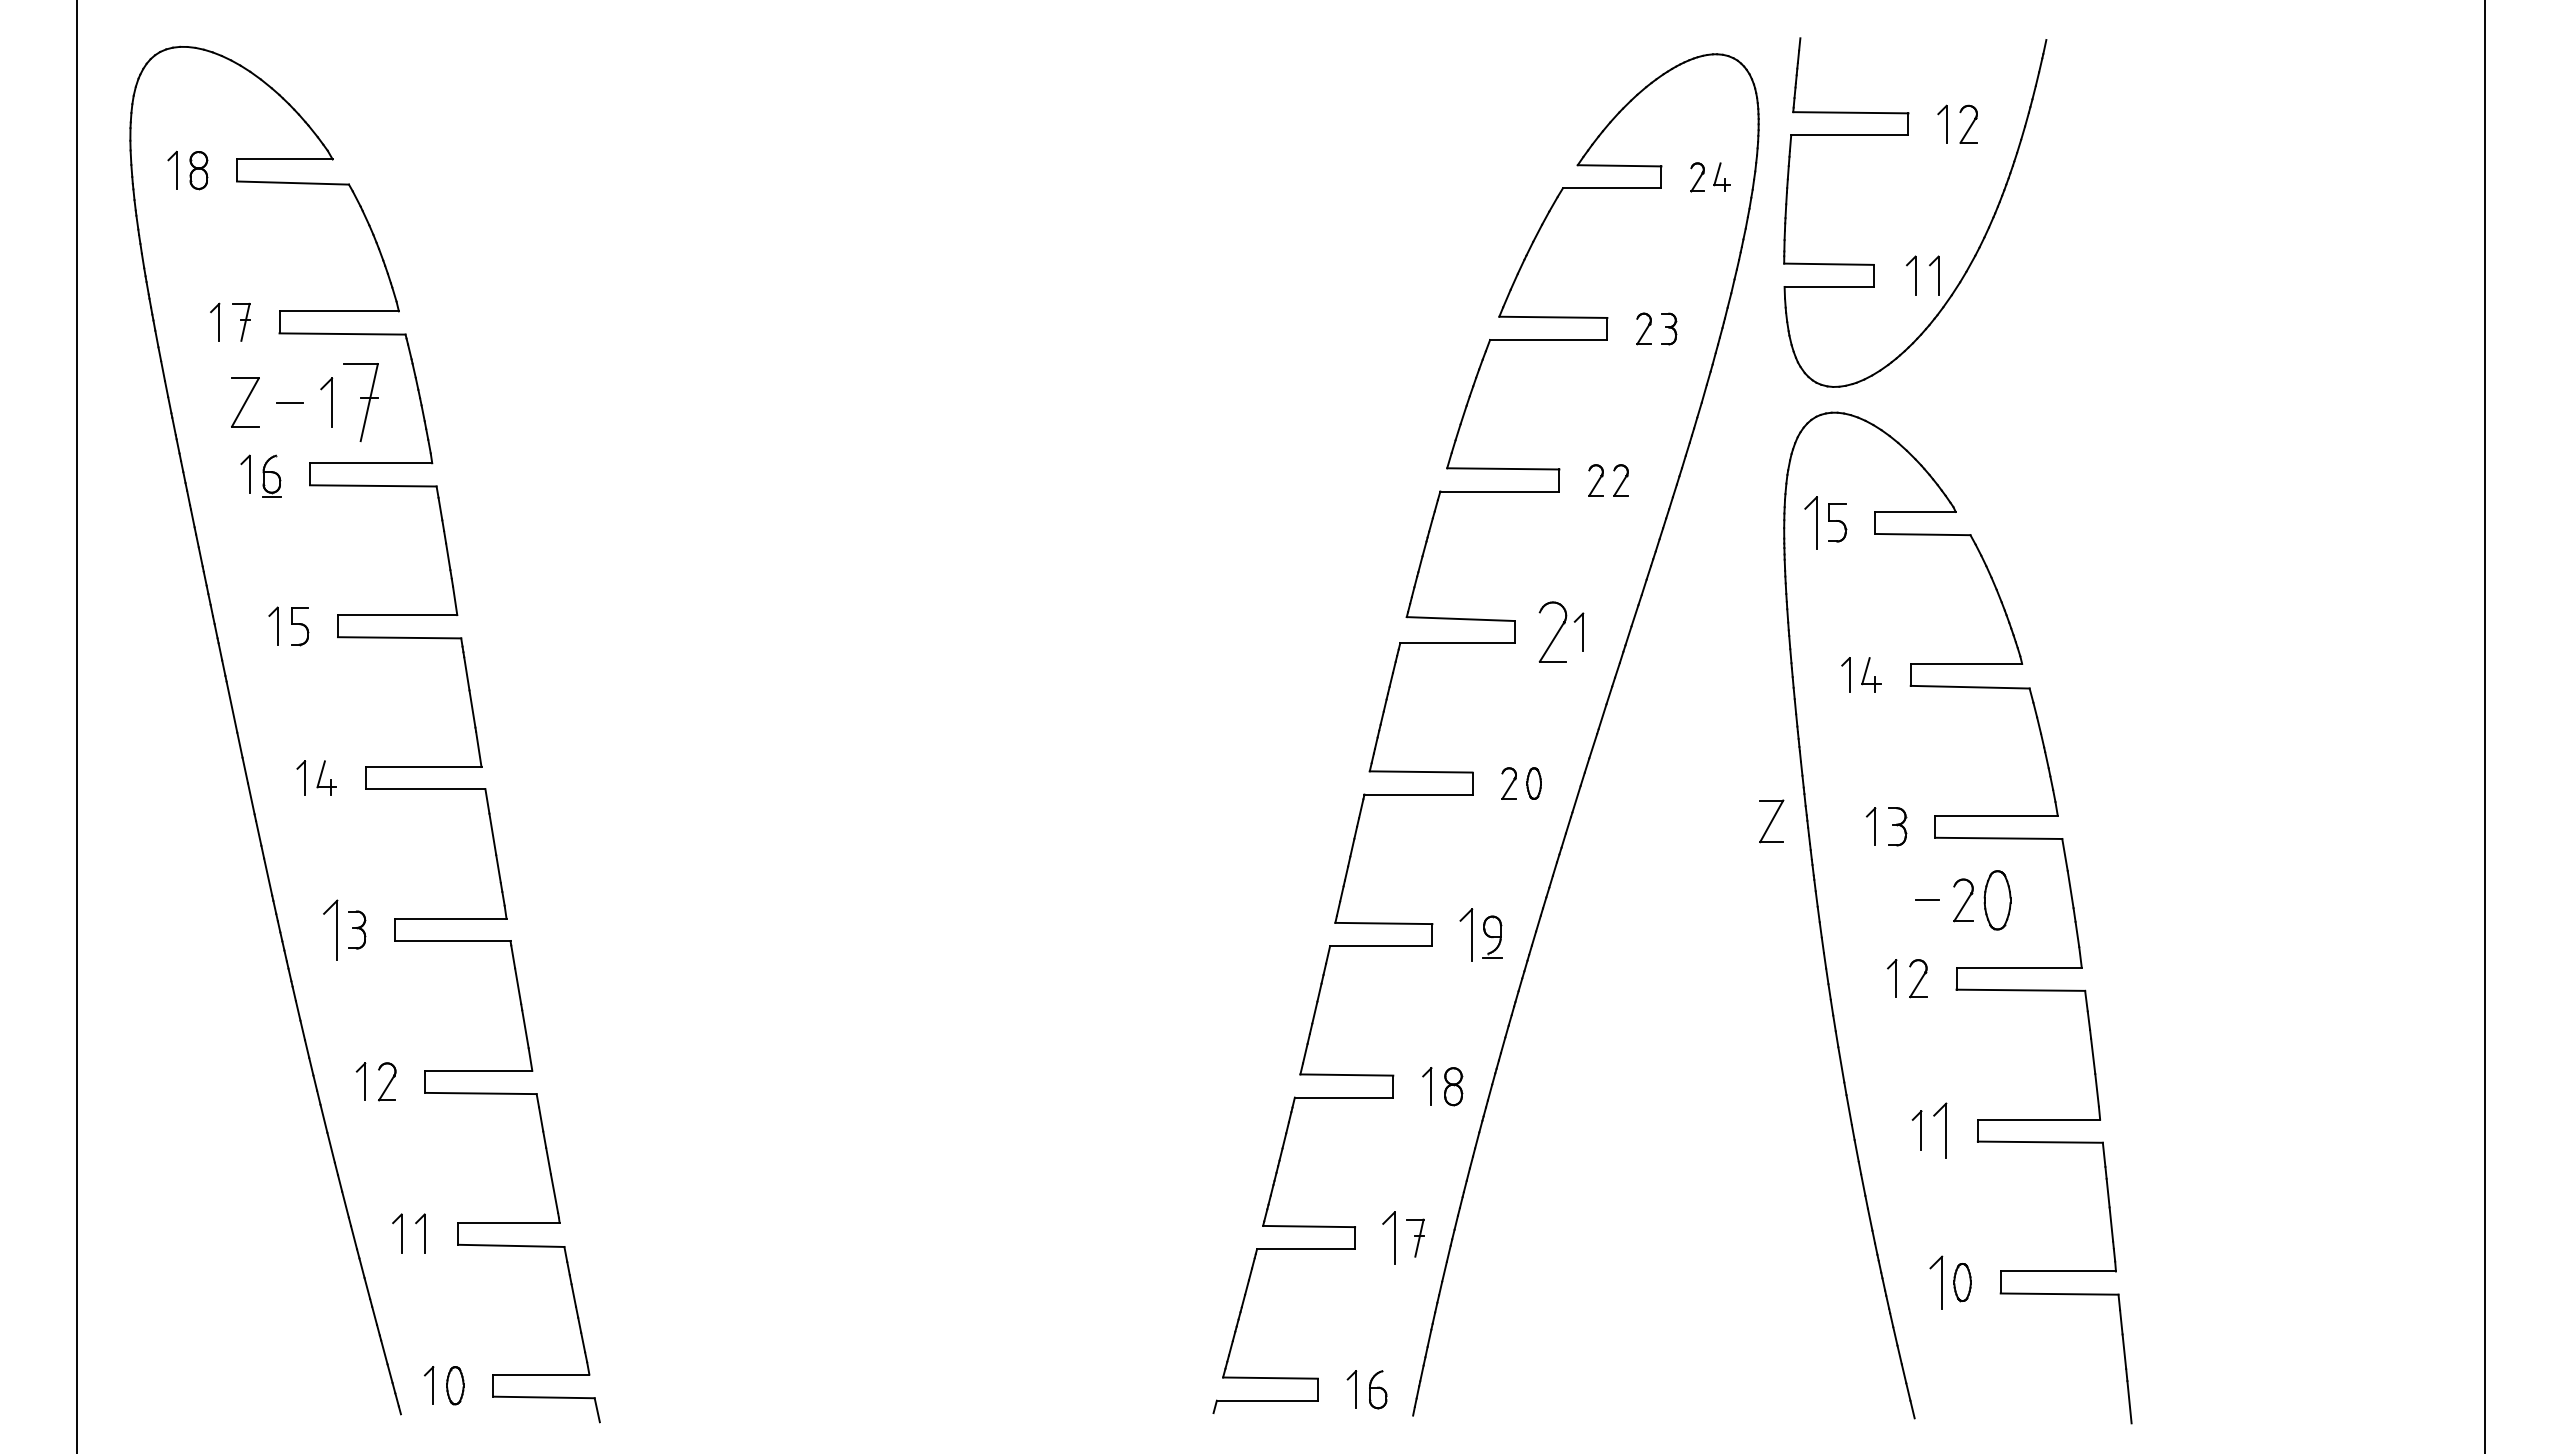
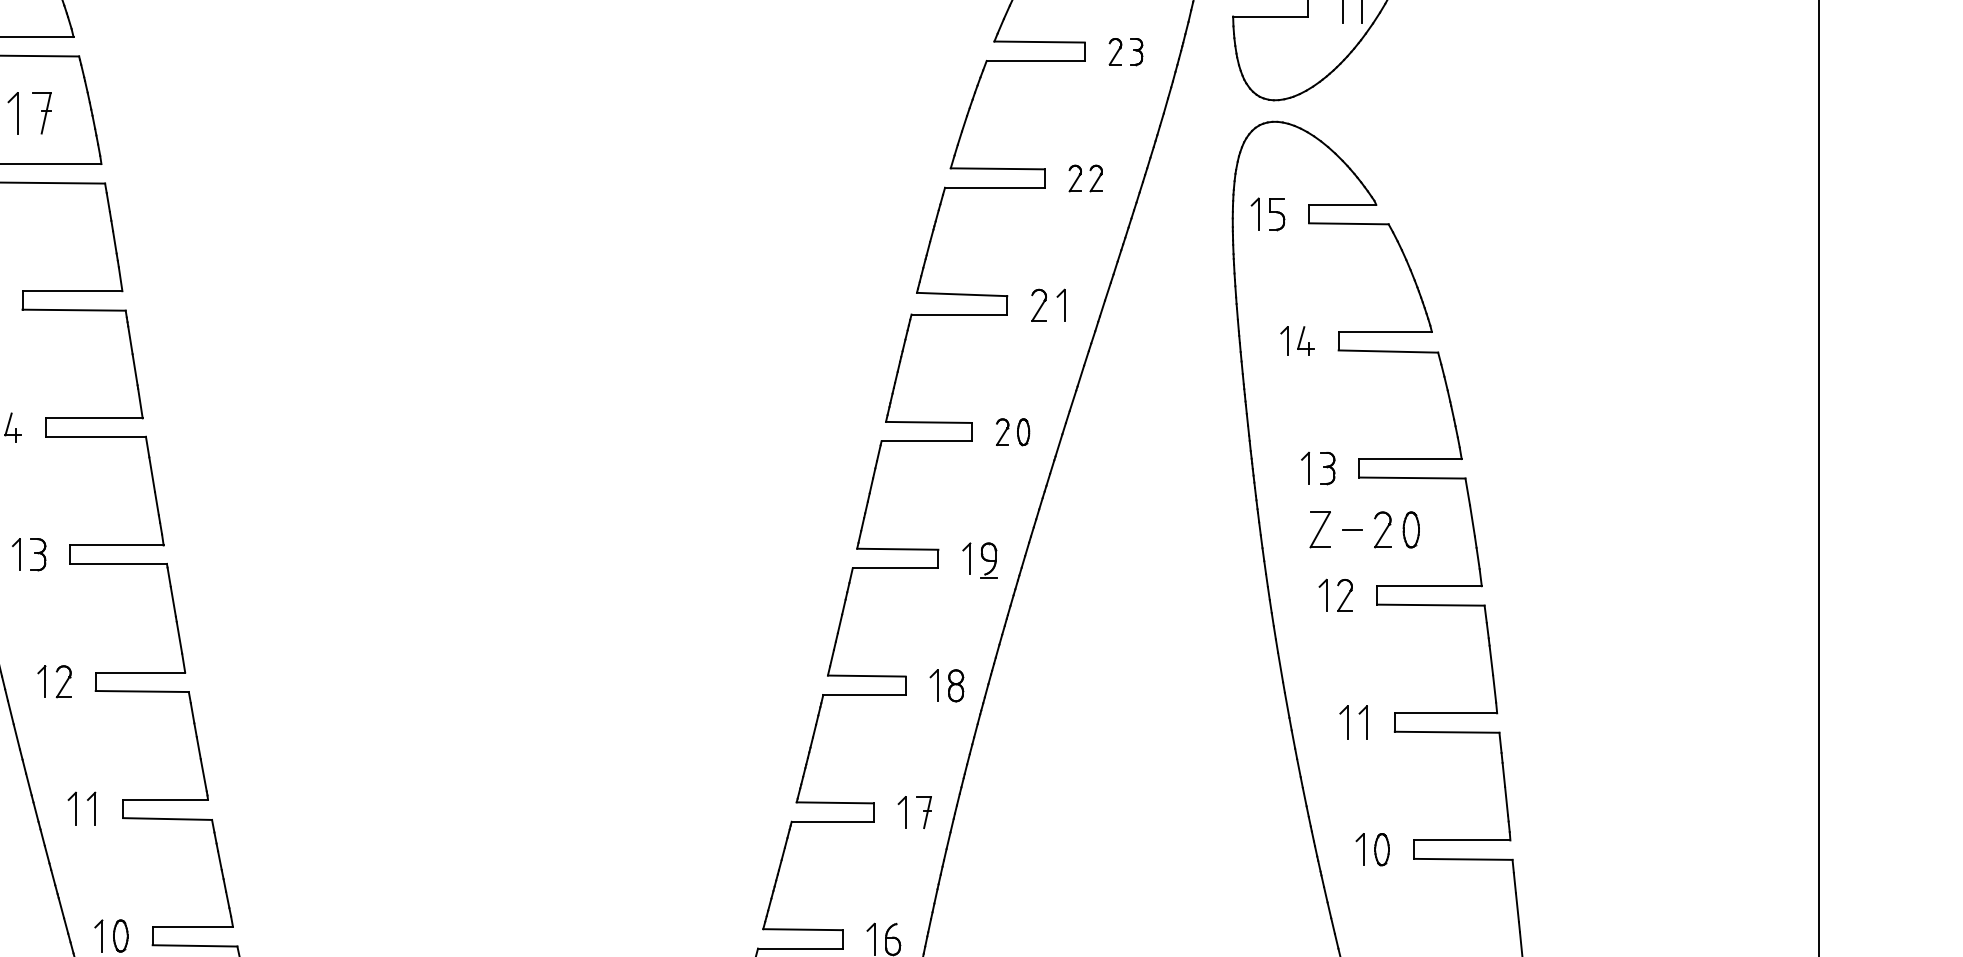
part: (360, 402) -> (41, 113), size x0.62
part: (1810, 522) -> (1254, 213), size x0.71
part: (1552, 631) -> (1038, 304), size x0.62
part: (1771, 821) -> (1320, 530), moved
part: (1997, 900) -> (1411, 530), size x0.71
part: (330, 929) -> (16, 554), size x0.62
part: (1466, 934) -> (966, 558), size x0.71
part: (1939, 1130) -> (1362, 722), size x0.71
part: (1389, 1237) -> (902, 812), size x0.71
part: (1936, 1281) -> (1360, 848), size x0.71

